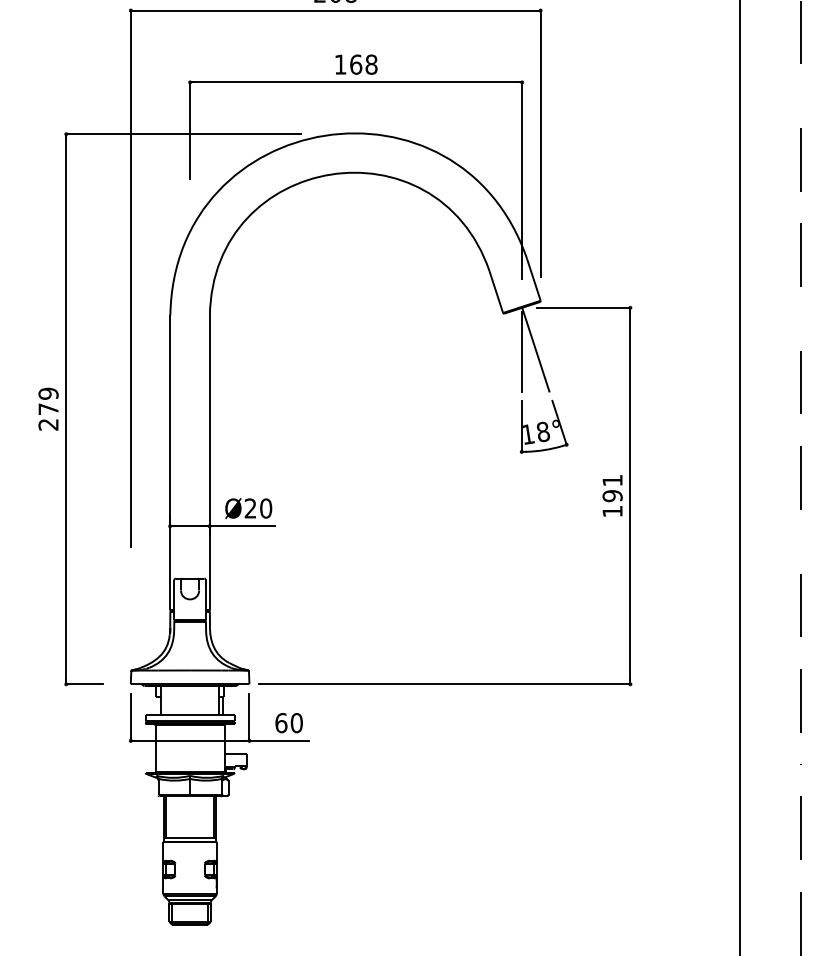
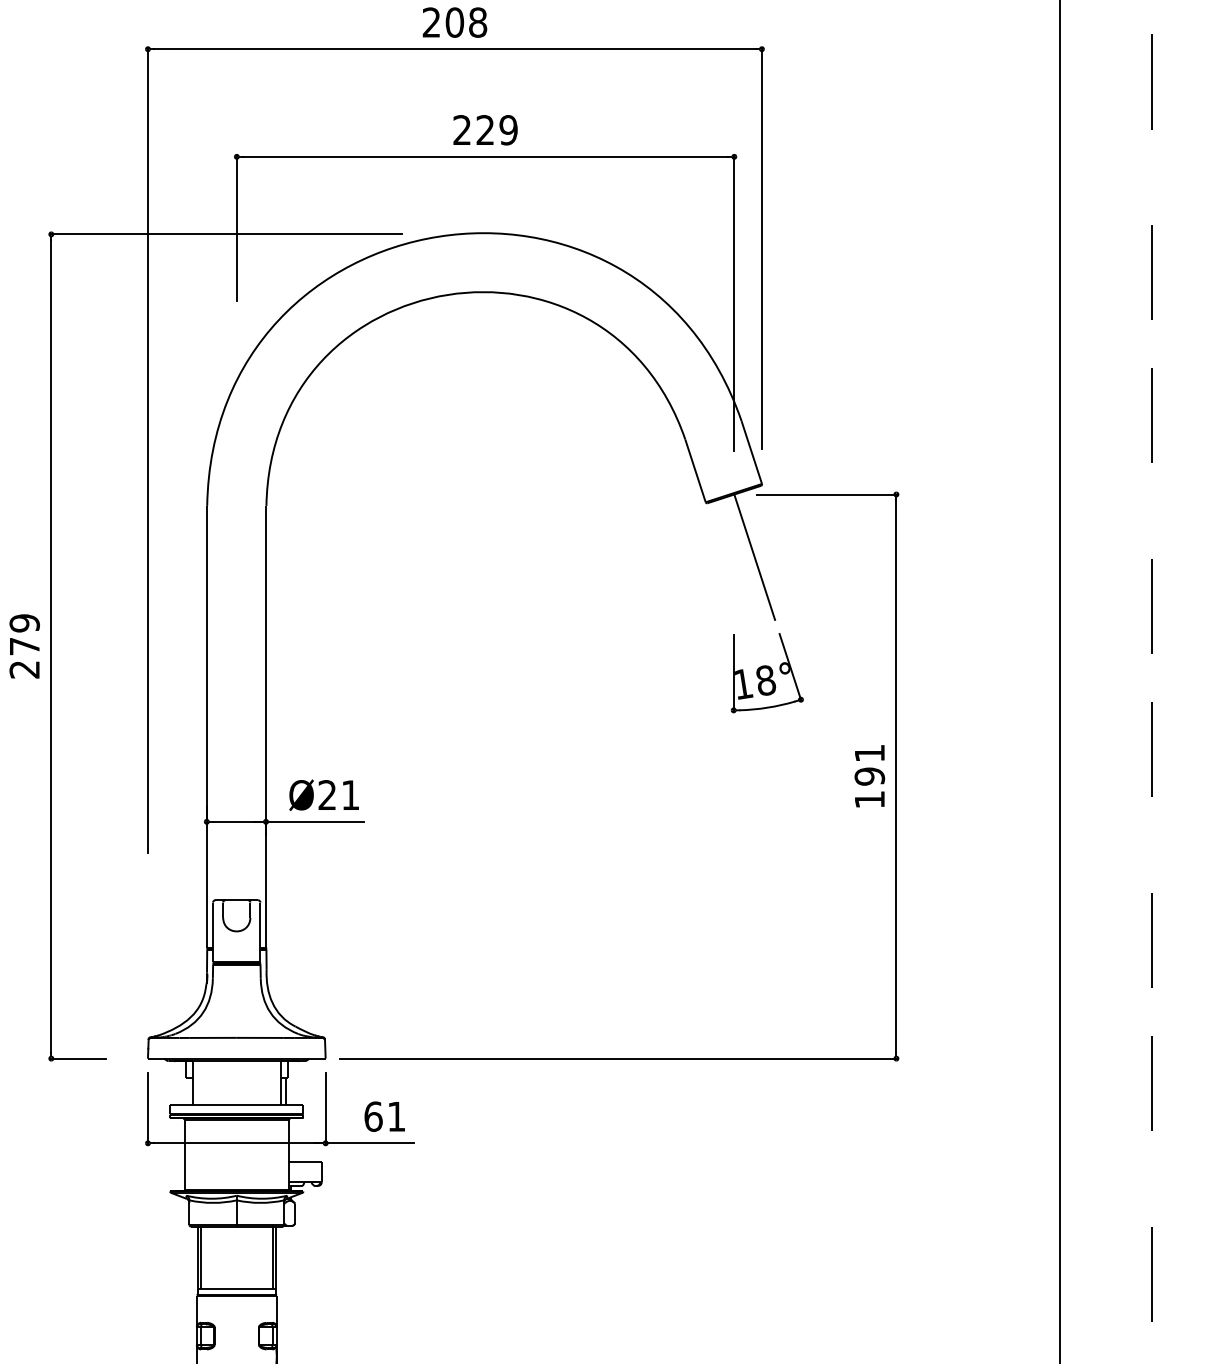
text: (355, 64) -> (484, 129), 168 -> 229
line: (521, 351) -> (733, 559), removed
text: (266, 508) -> (351, 795), Ø20 -> Ø21
text: (296, 723) -> (396, 1117), 60 -> 61

